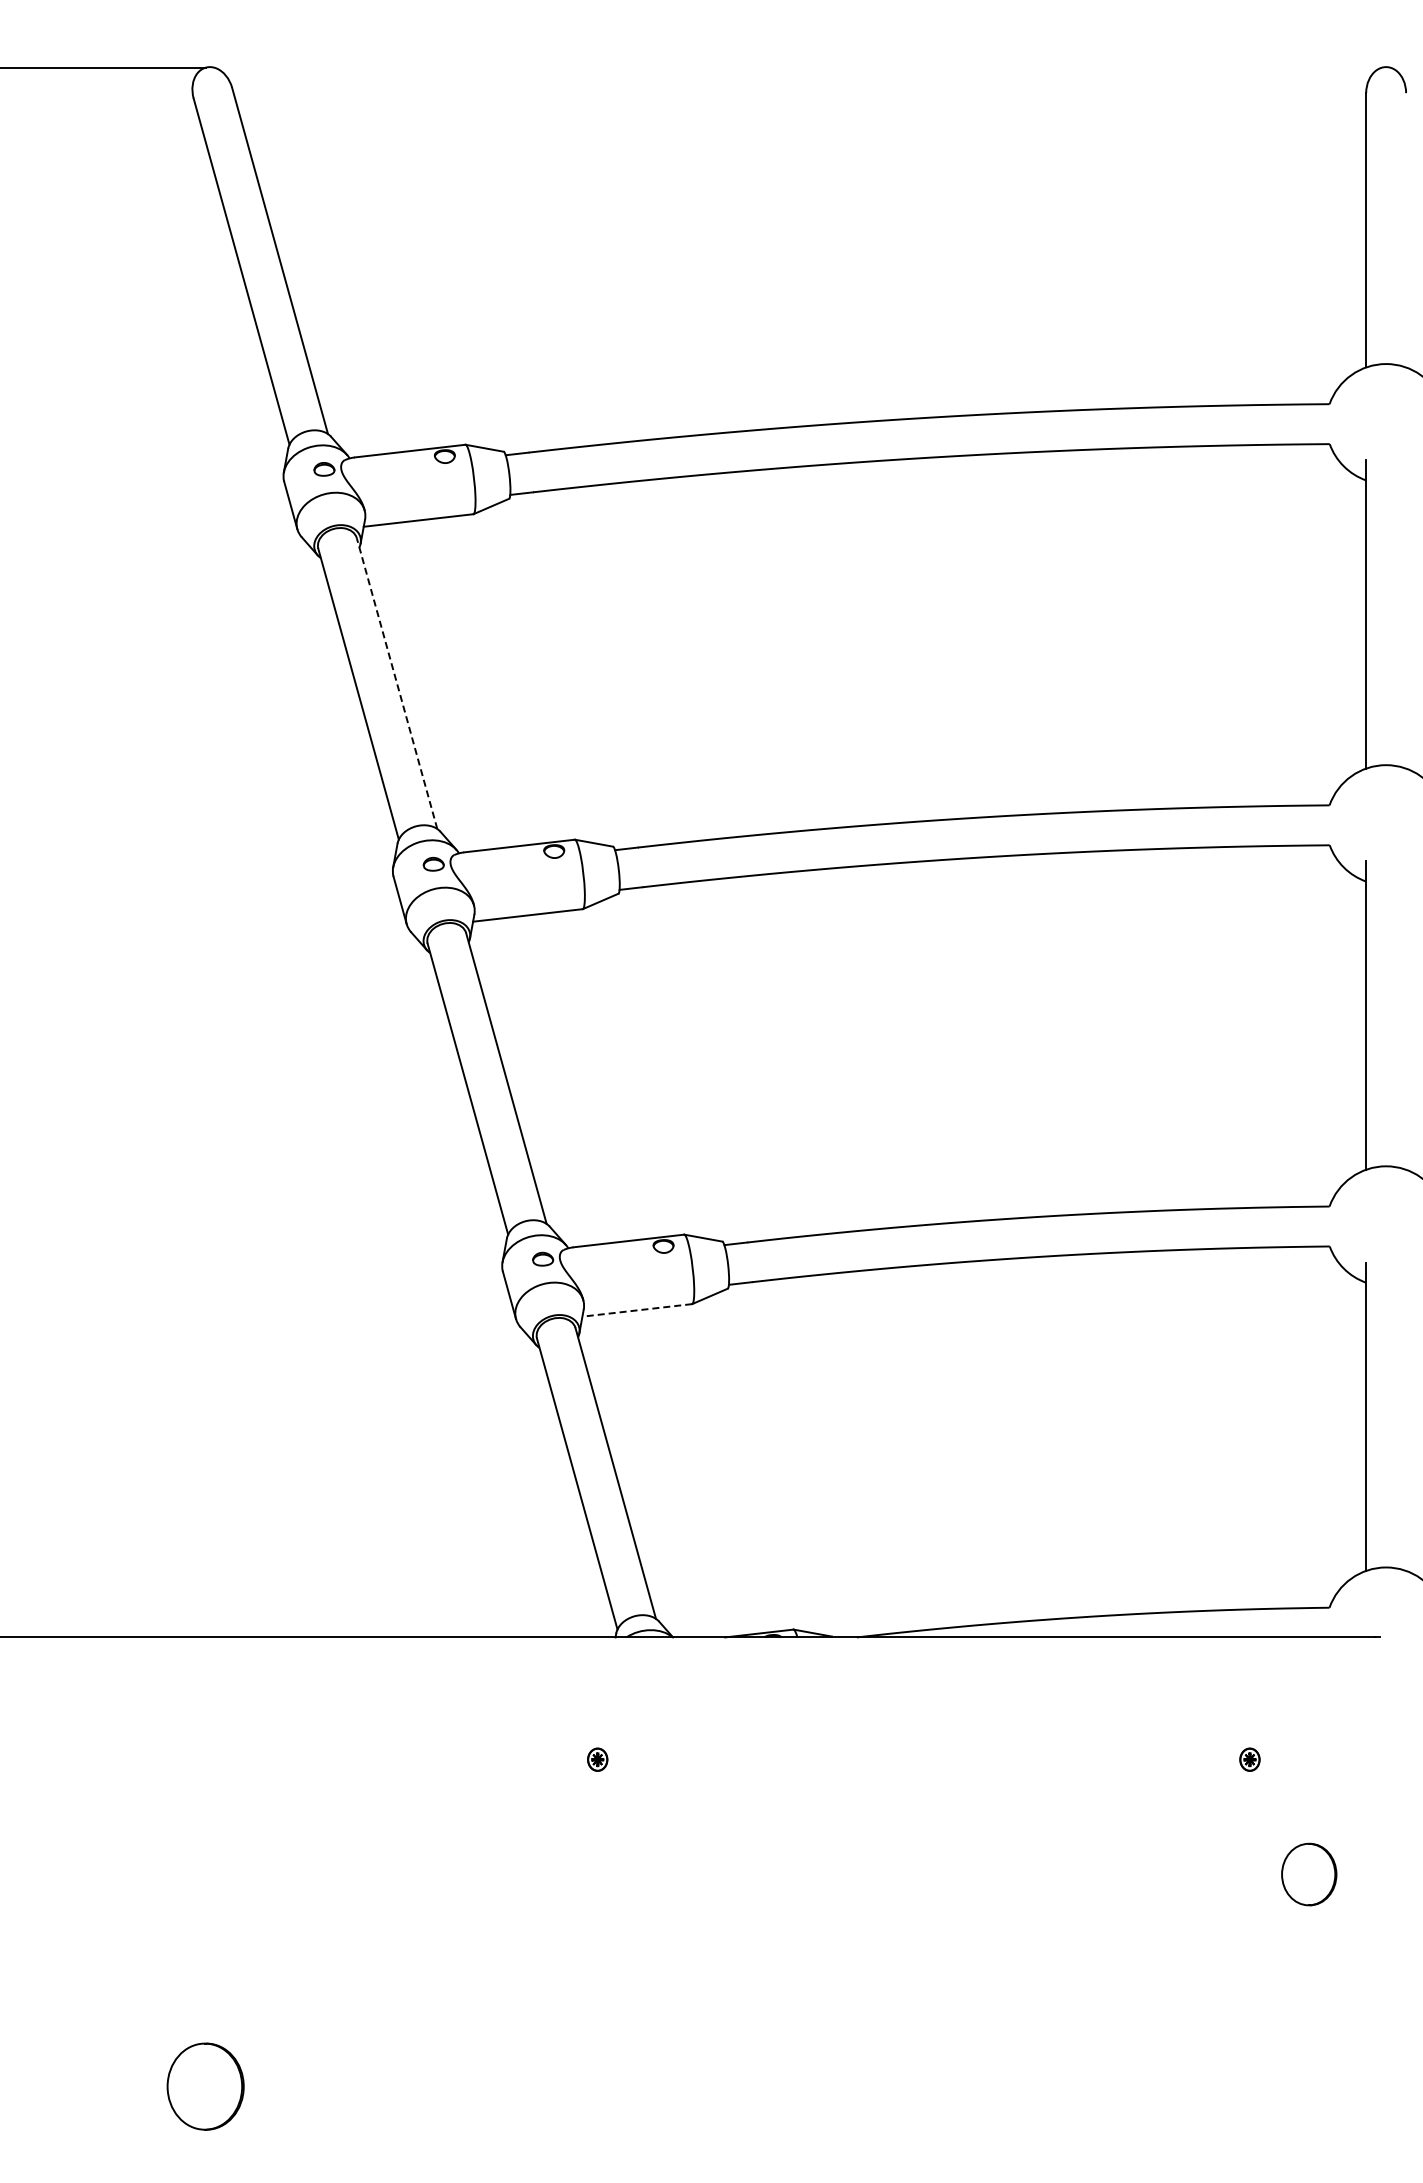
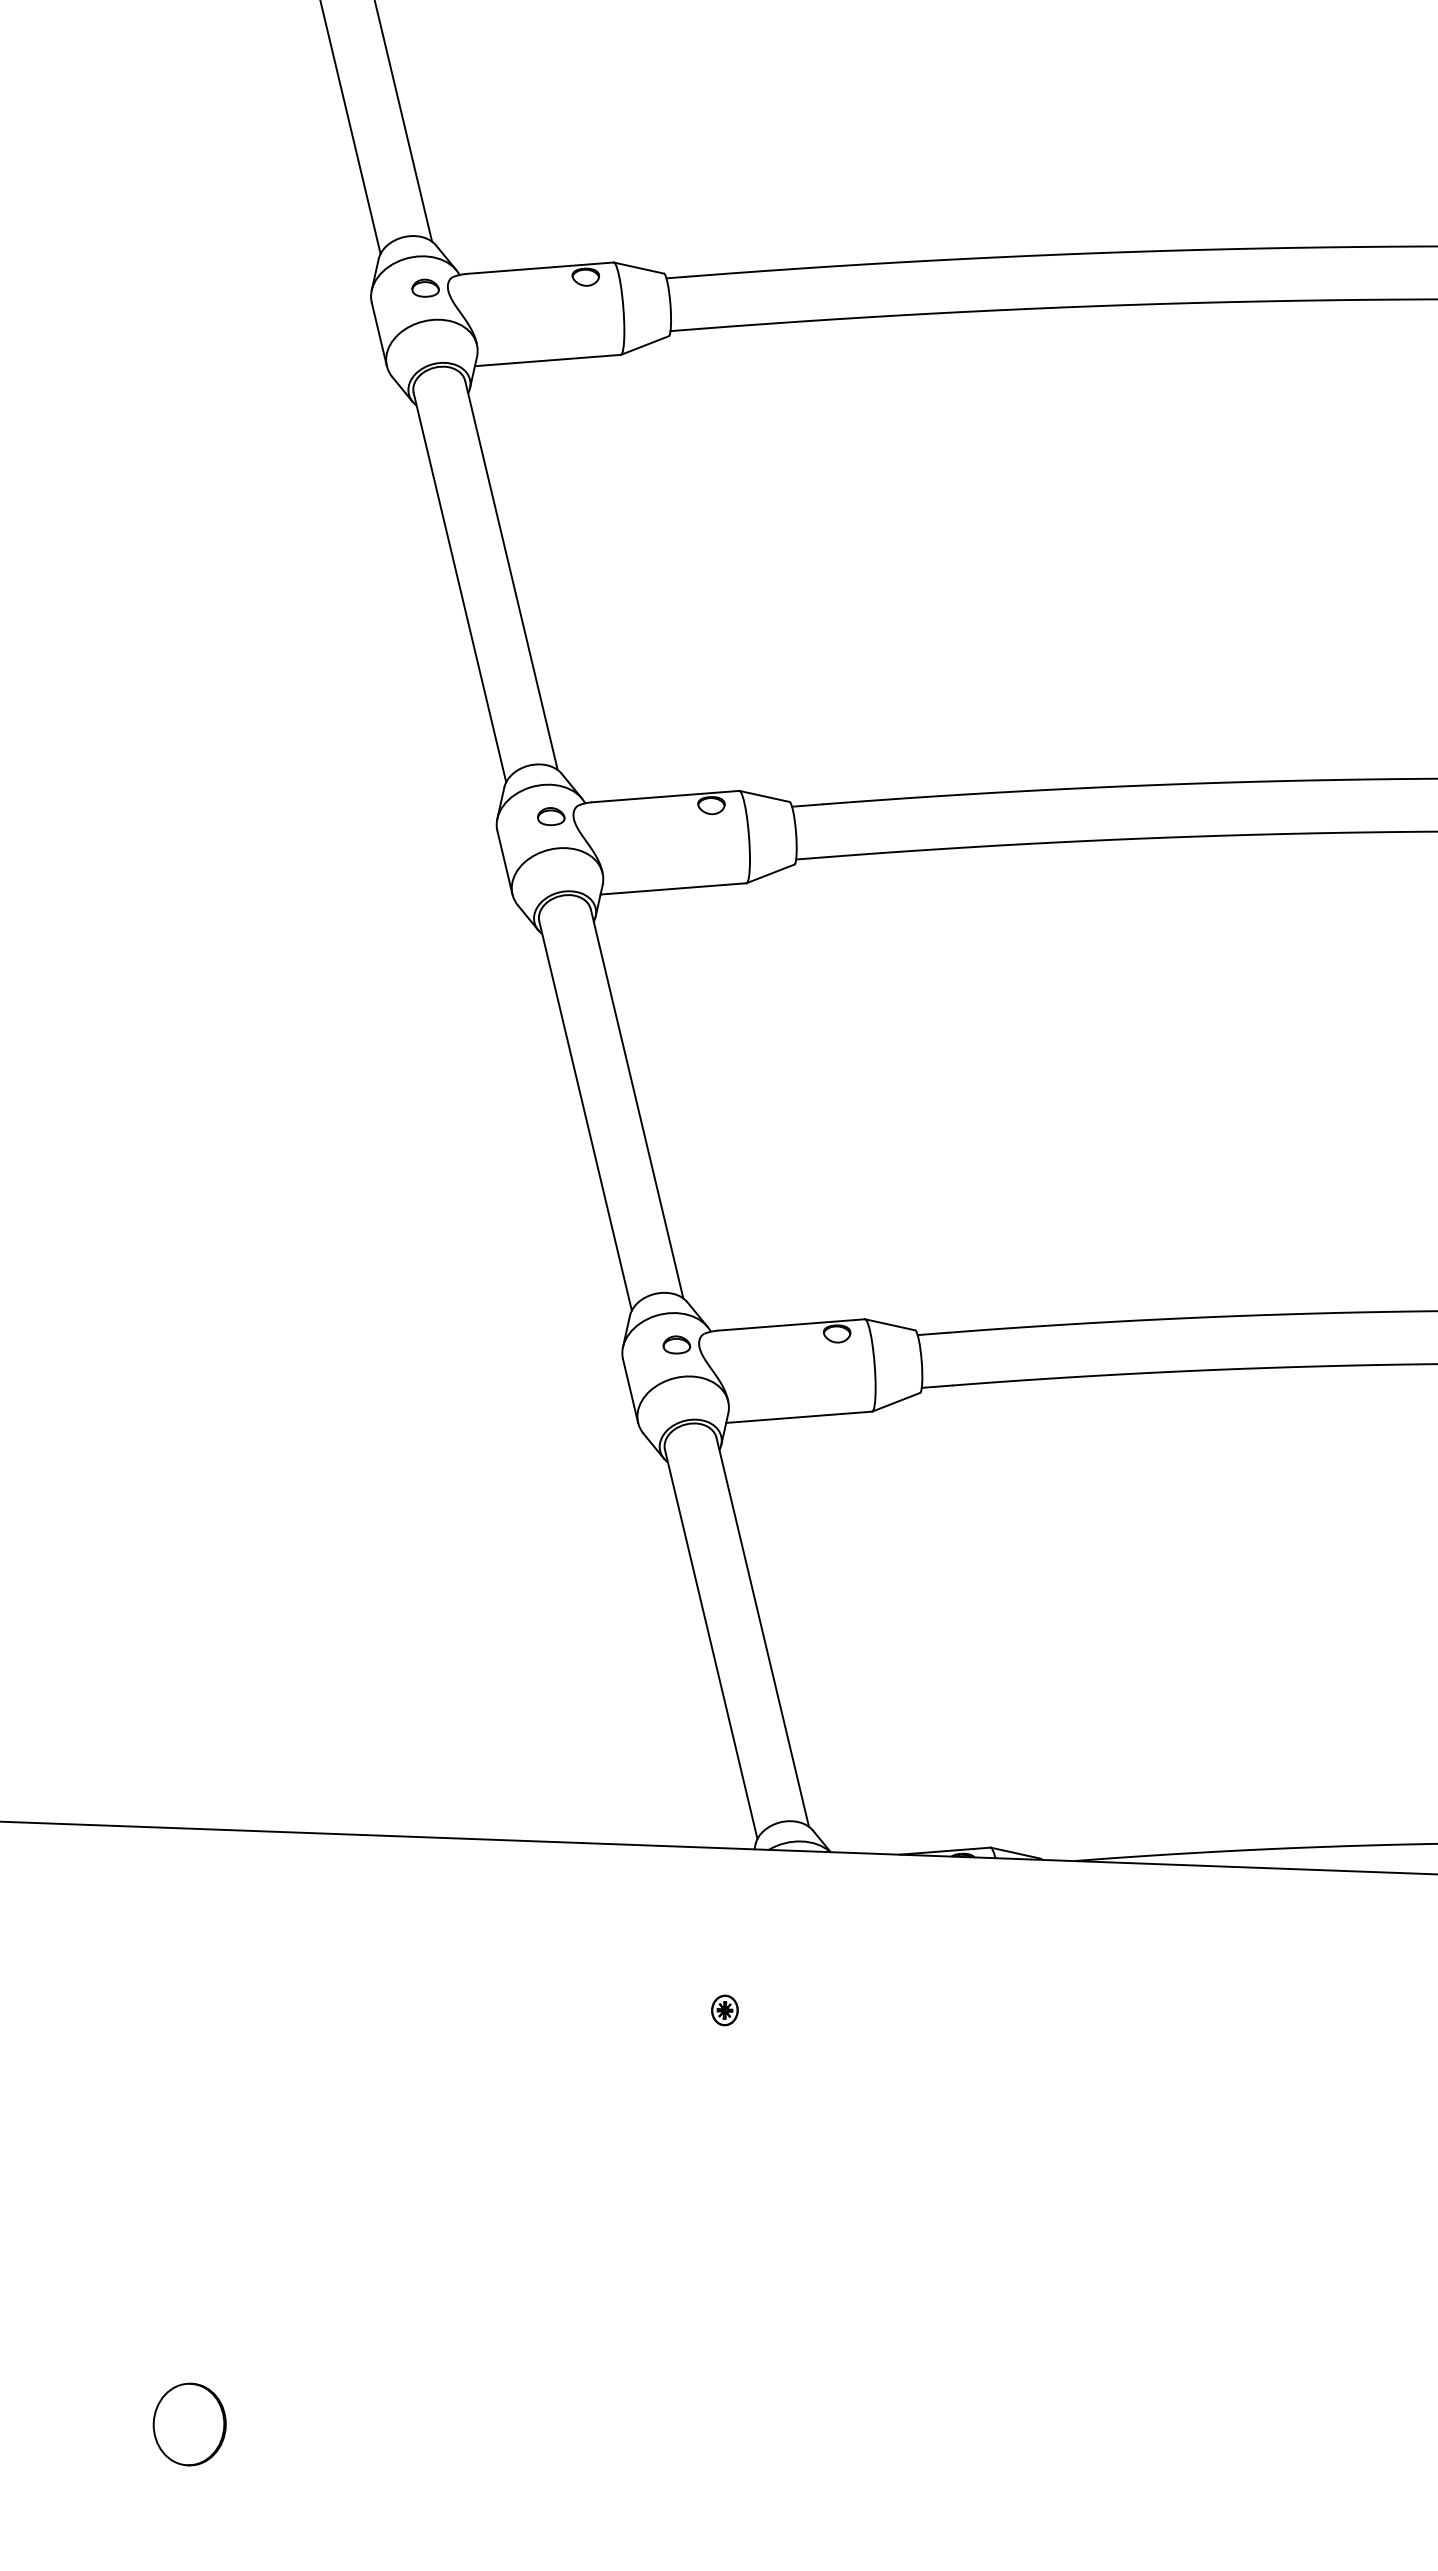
line: (397, 683) -> (512, 575), dashed -> solid
line: (636, 1310) -> (798, 1417), dashed -> solid
part: (205, 2086) -> (189, 2424), size x0.71

